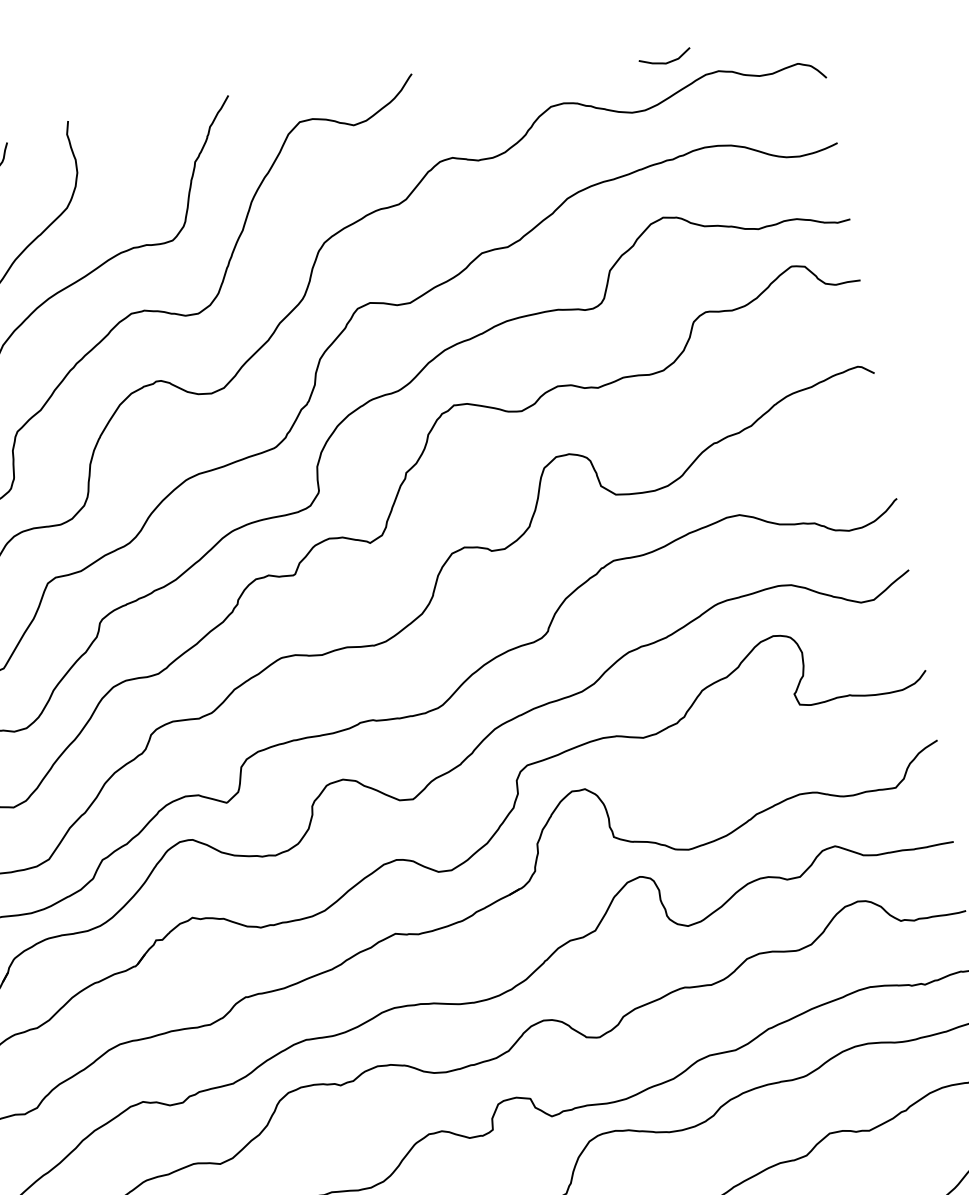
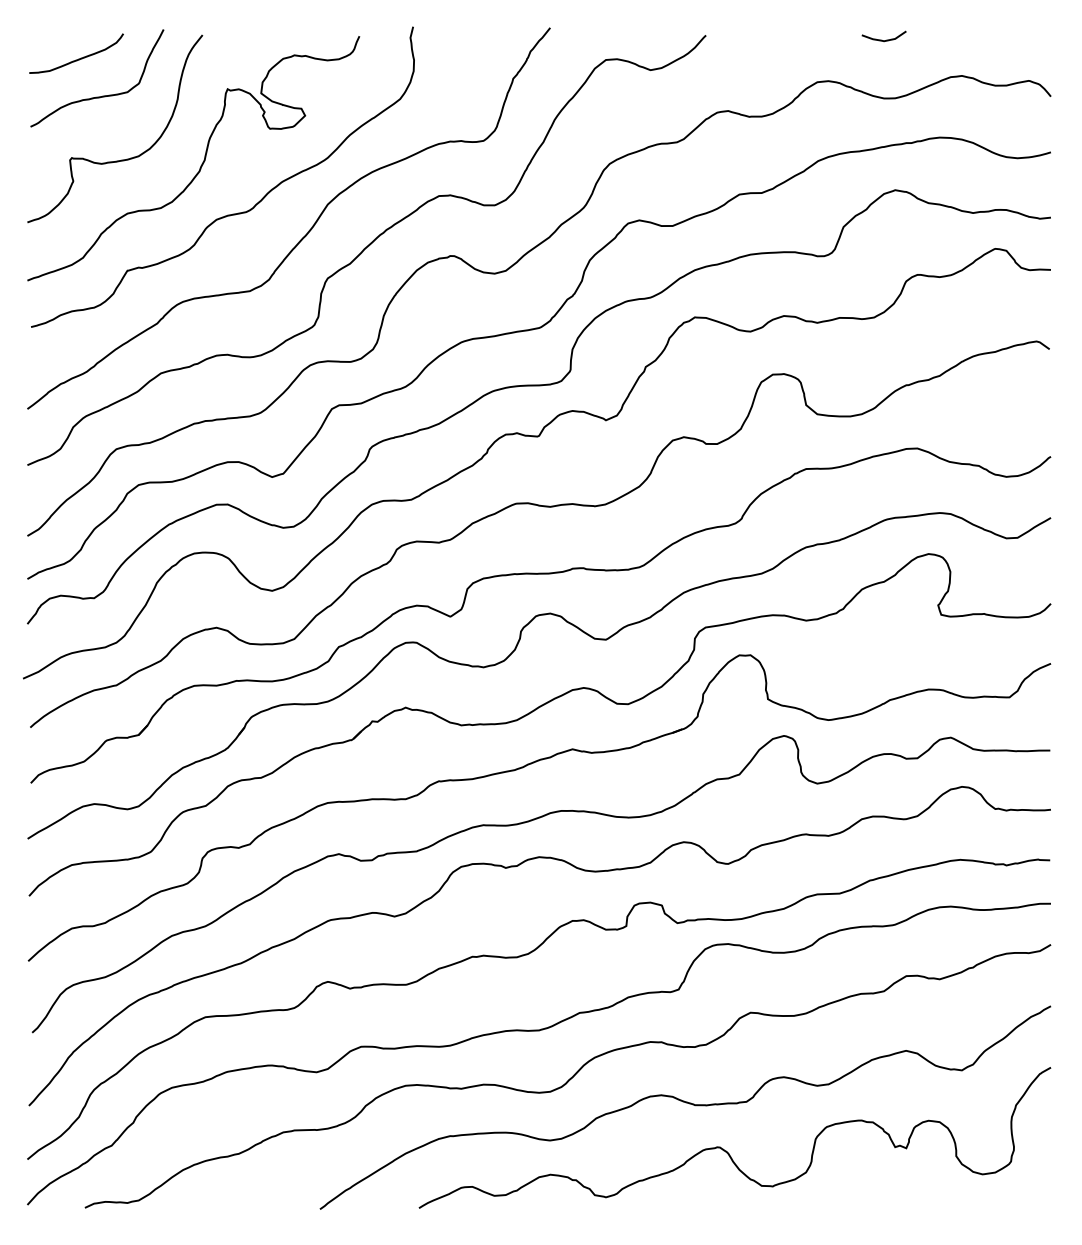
curve: (662, 62) -> (881, 39), moved

